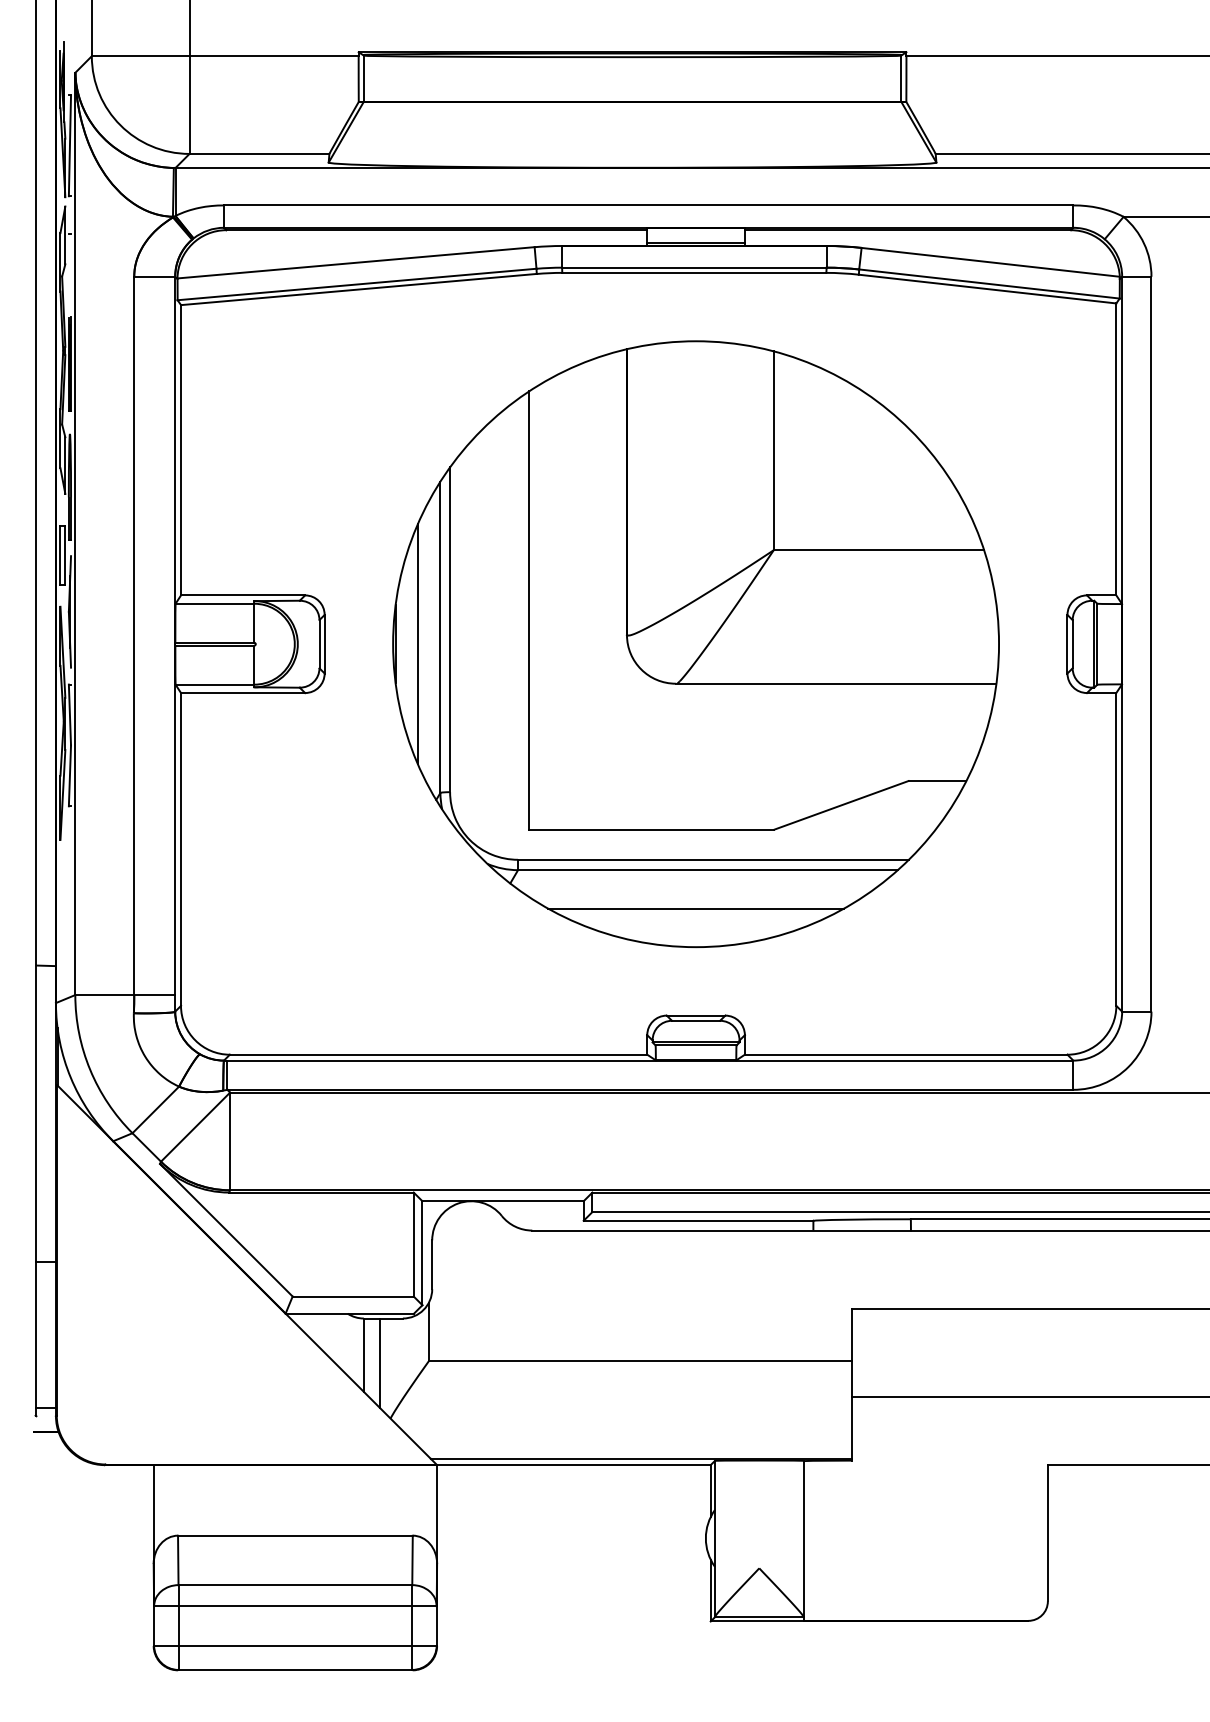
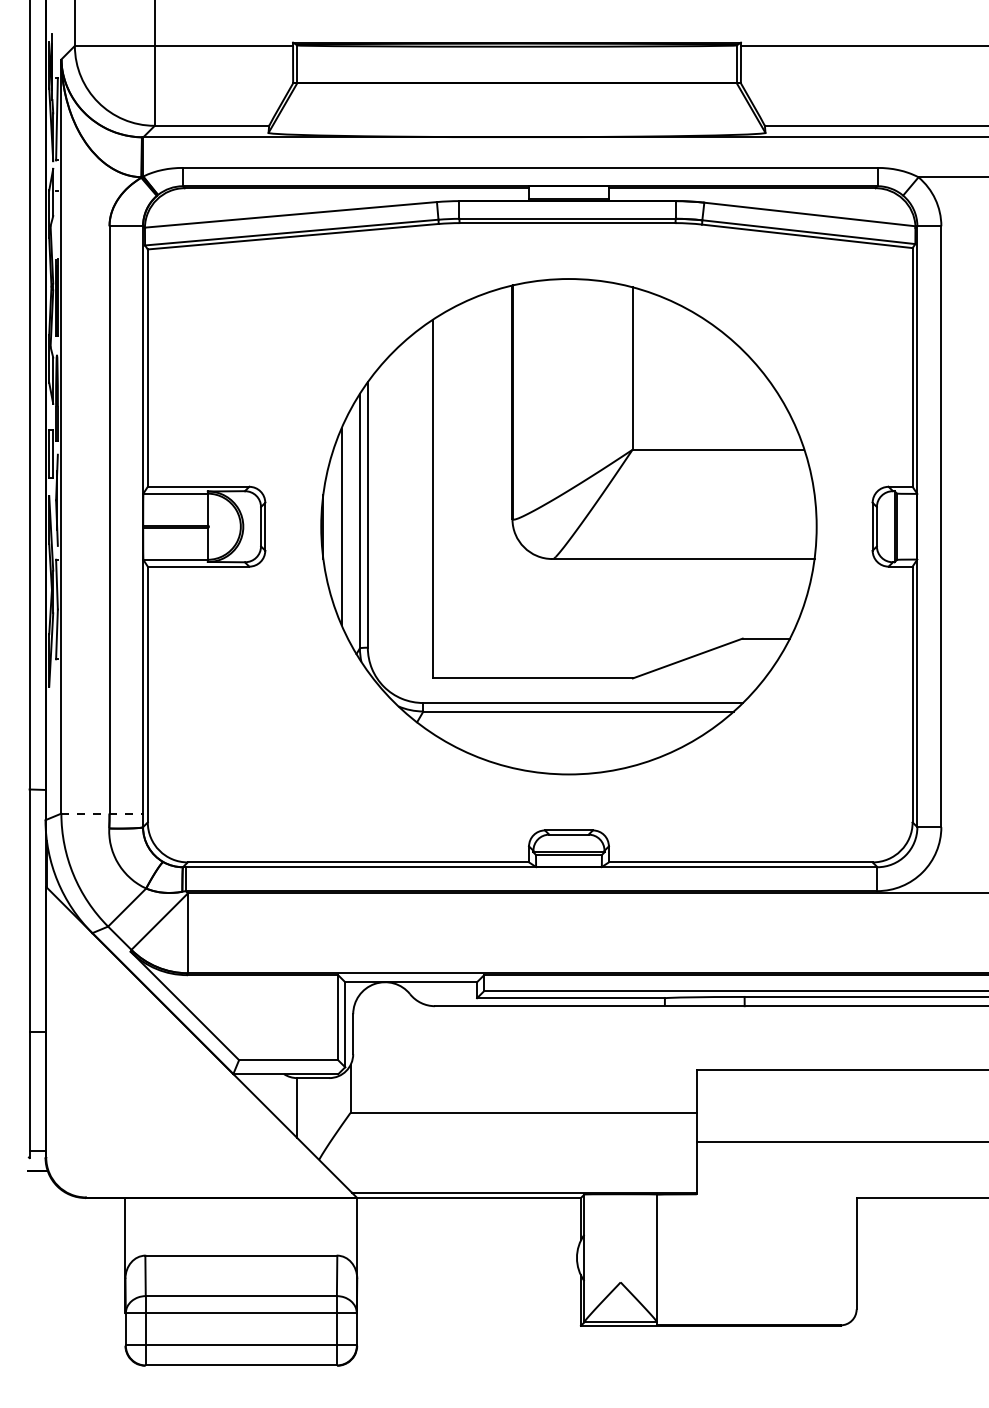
line: (696, 908) -> (569, 742), removed
line: (125, 995) -> (102, 813), solid -> dashed
line: (380, 1363) -> (310, 1114), removed

